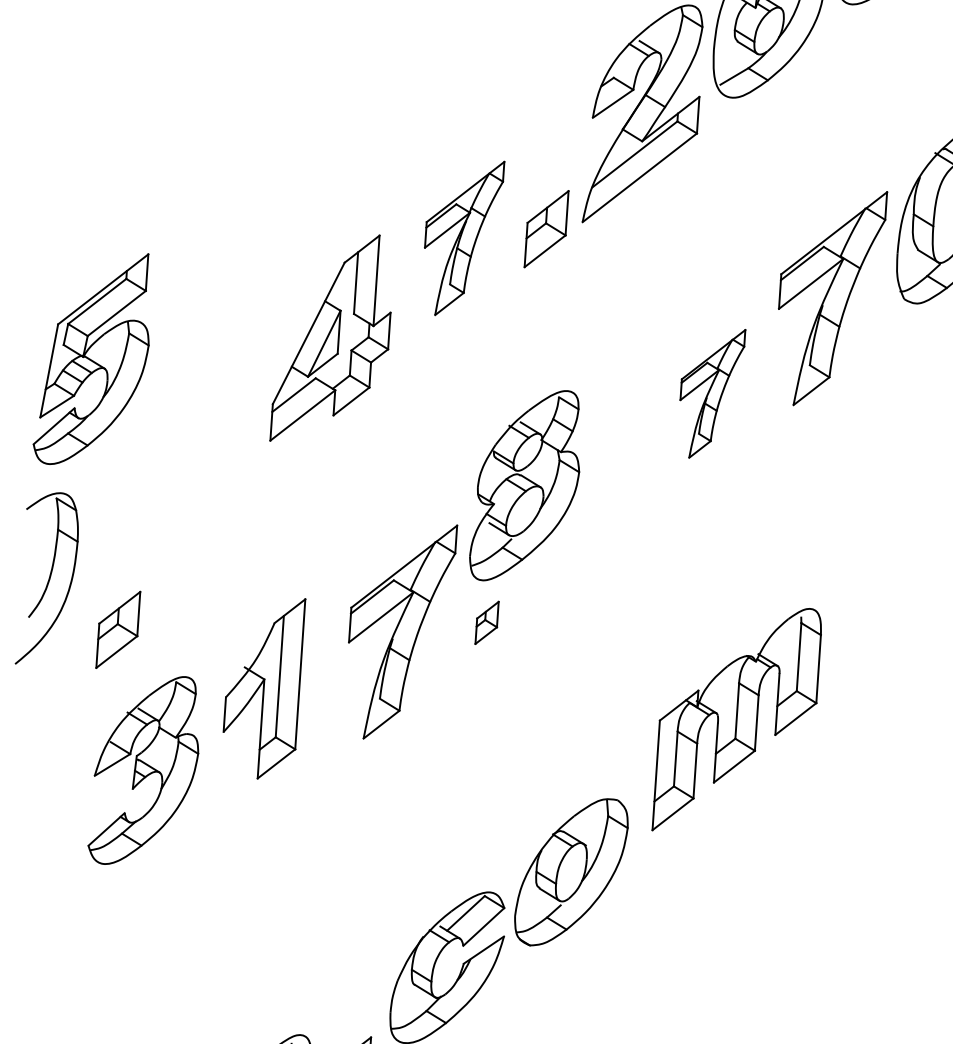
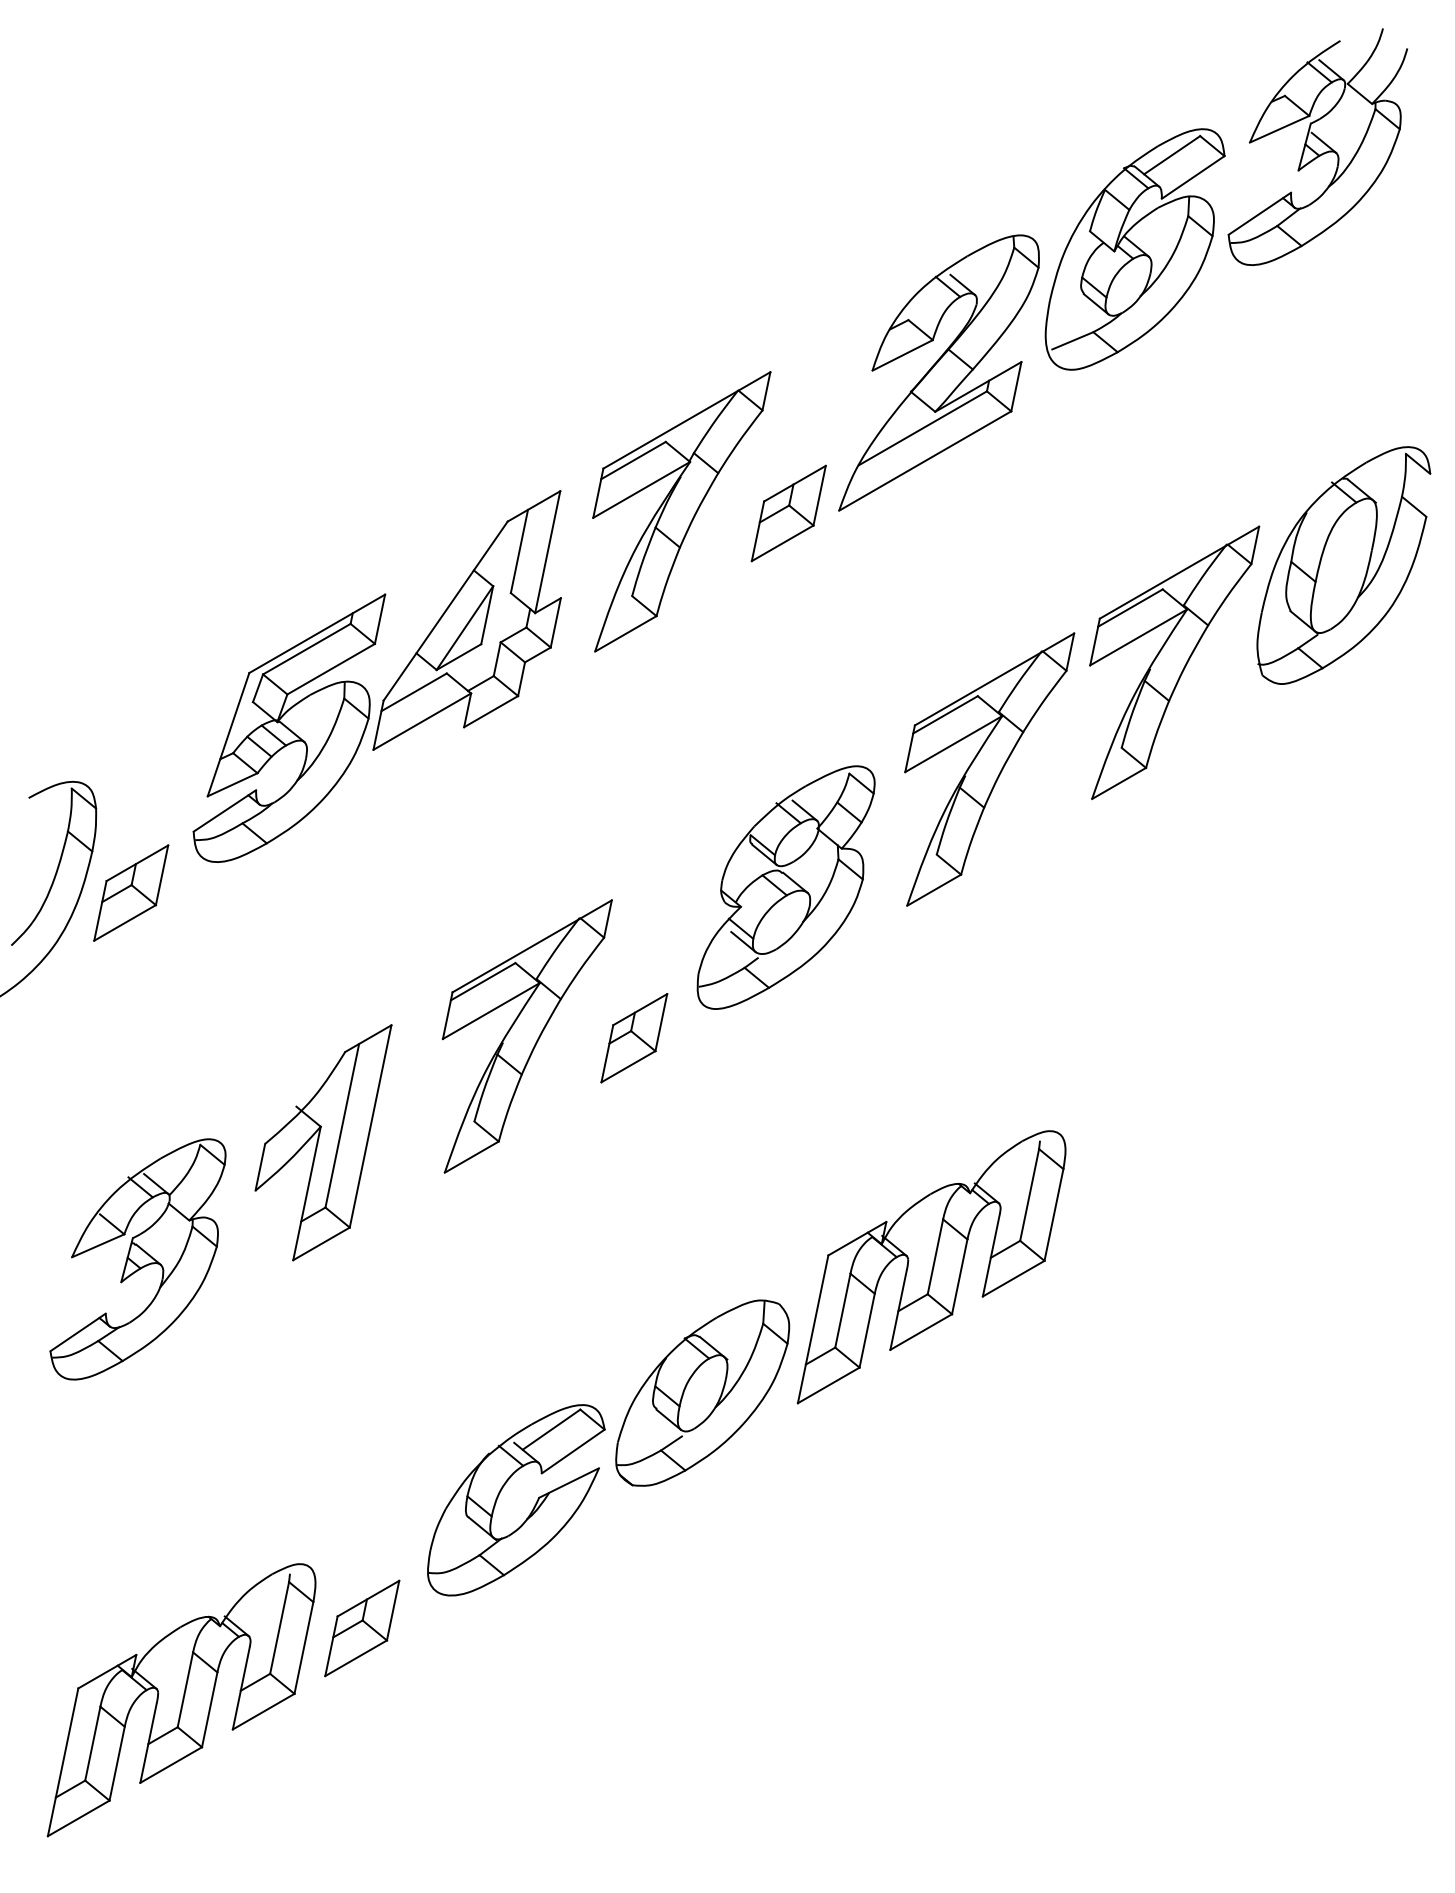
part: (469, 238) -> (681, 511), size x1.43
part: (92, 359) -> (289, 727), moved
part: (716, 393) -> (989, 769), size x1.67
part: (524, 485) -> (785, 887), moved
part: (487, 623) -> (634, 1038), size x1.67
part: (118, 629) -> (131, 892), moved
part: (267, 690) -> (323, 1142), moved
part: (735, 719) -> (931, 1267), moved
part: (142, 770) -> (137, 1259), moved

